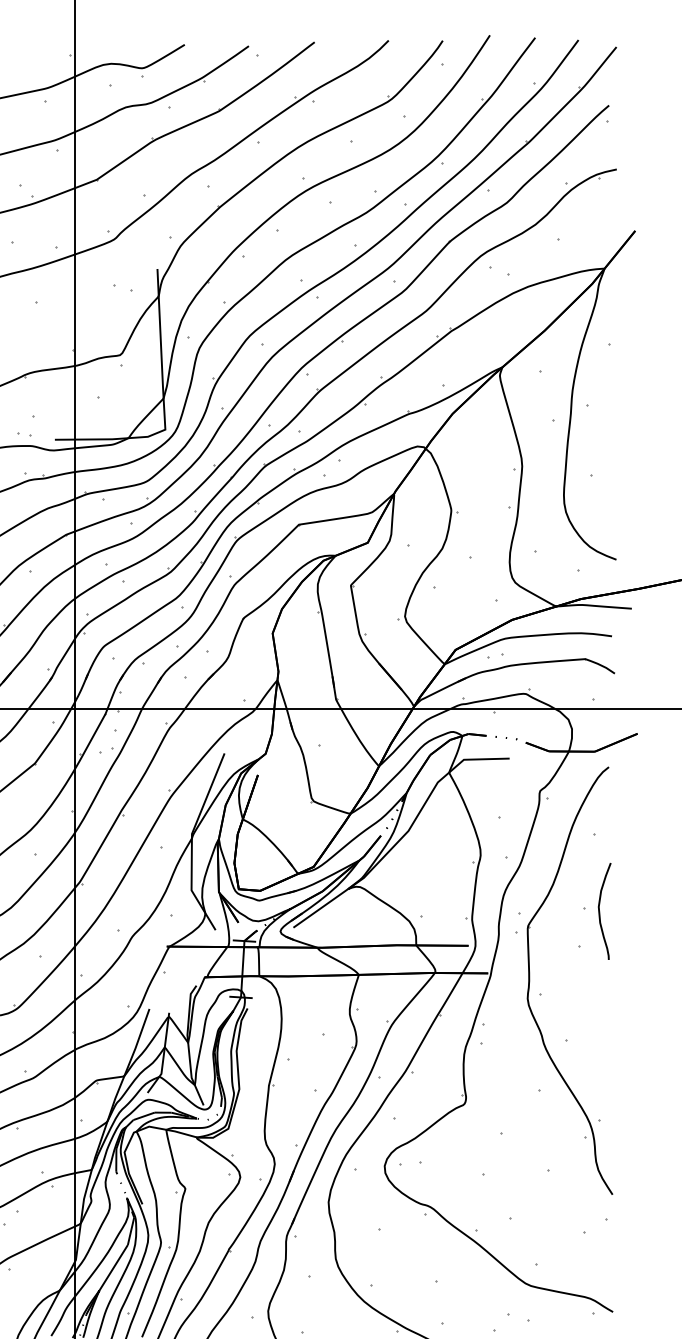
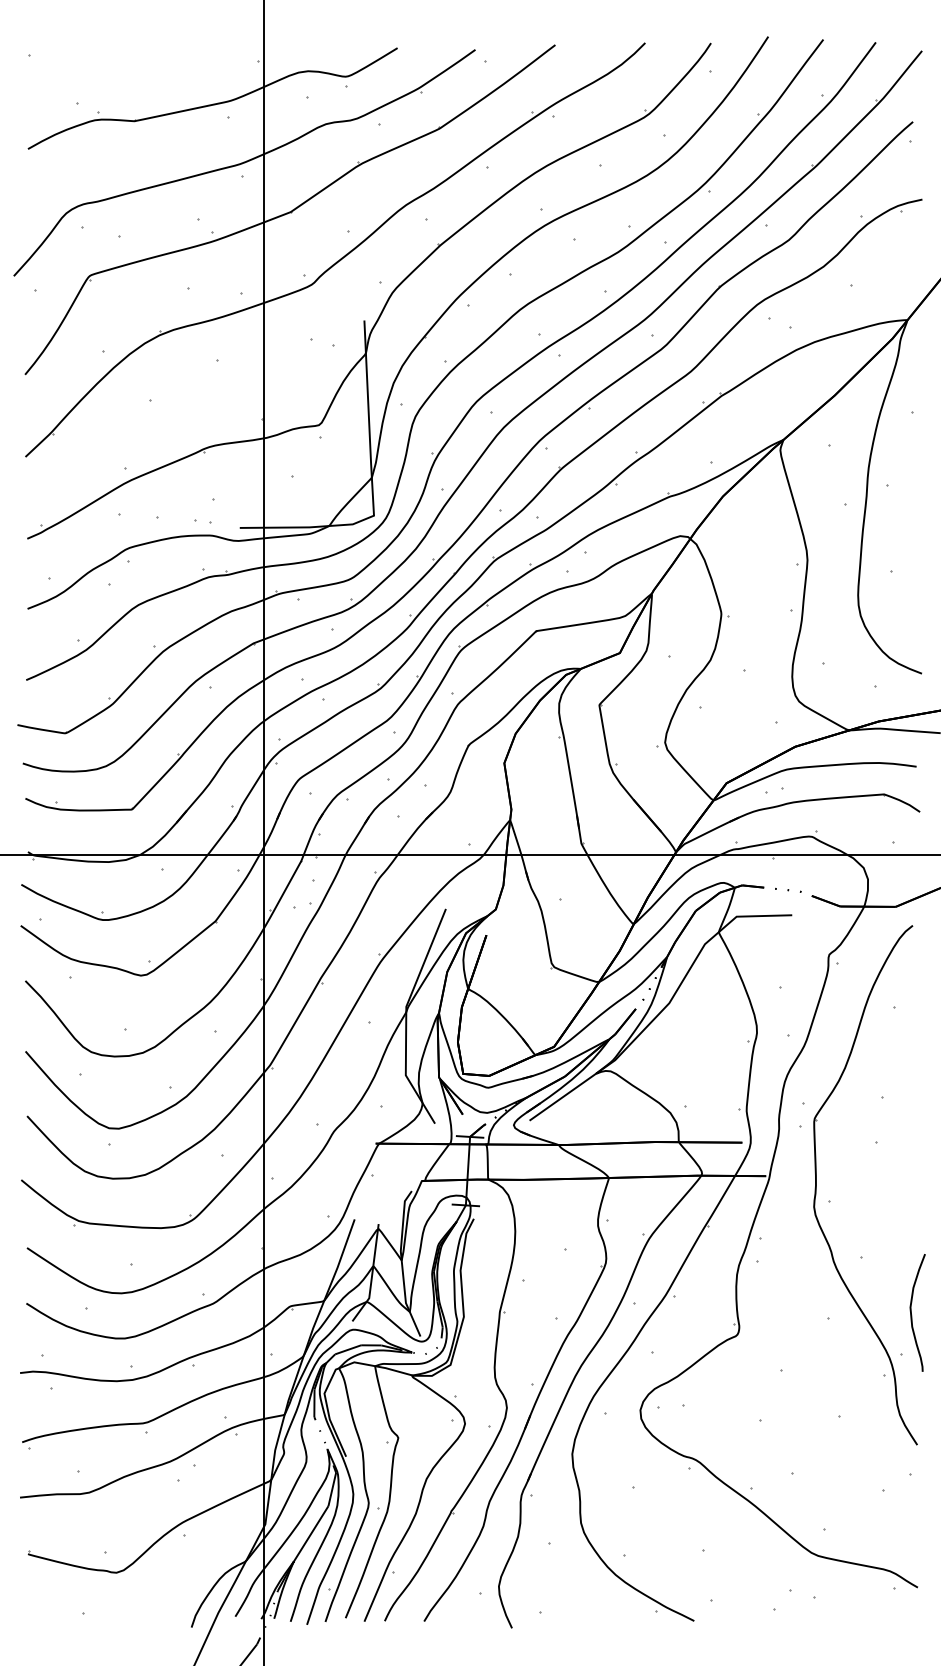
curve: (600, 913) -> (912, 1315), moved

